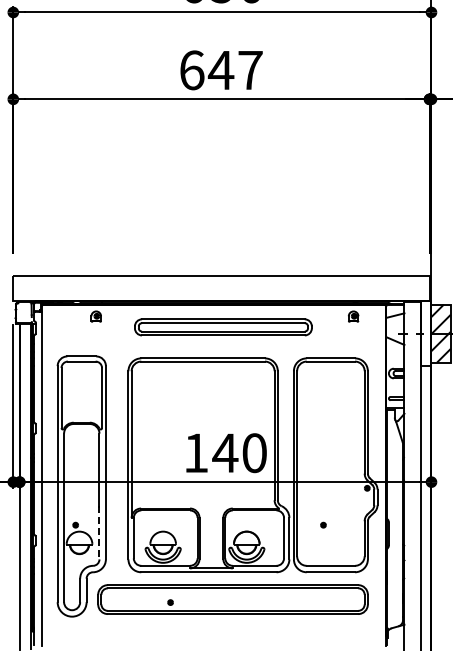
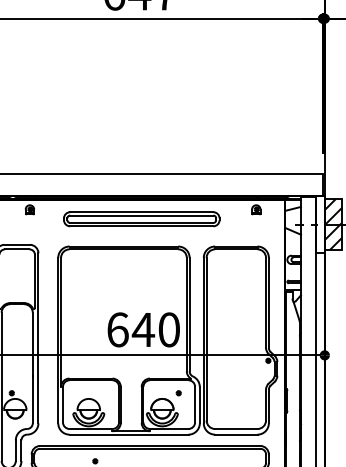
text: (196, 453) -> (118, 330), 140 -> 640
part: (323, 524) -> (178, 392), moved
line: (99, 532) -> (32, 399), dashed -> solid

